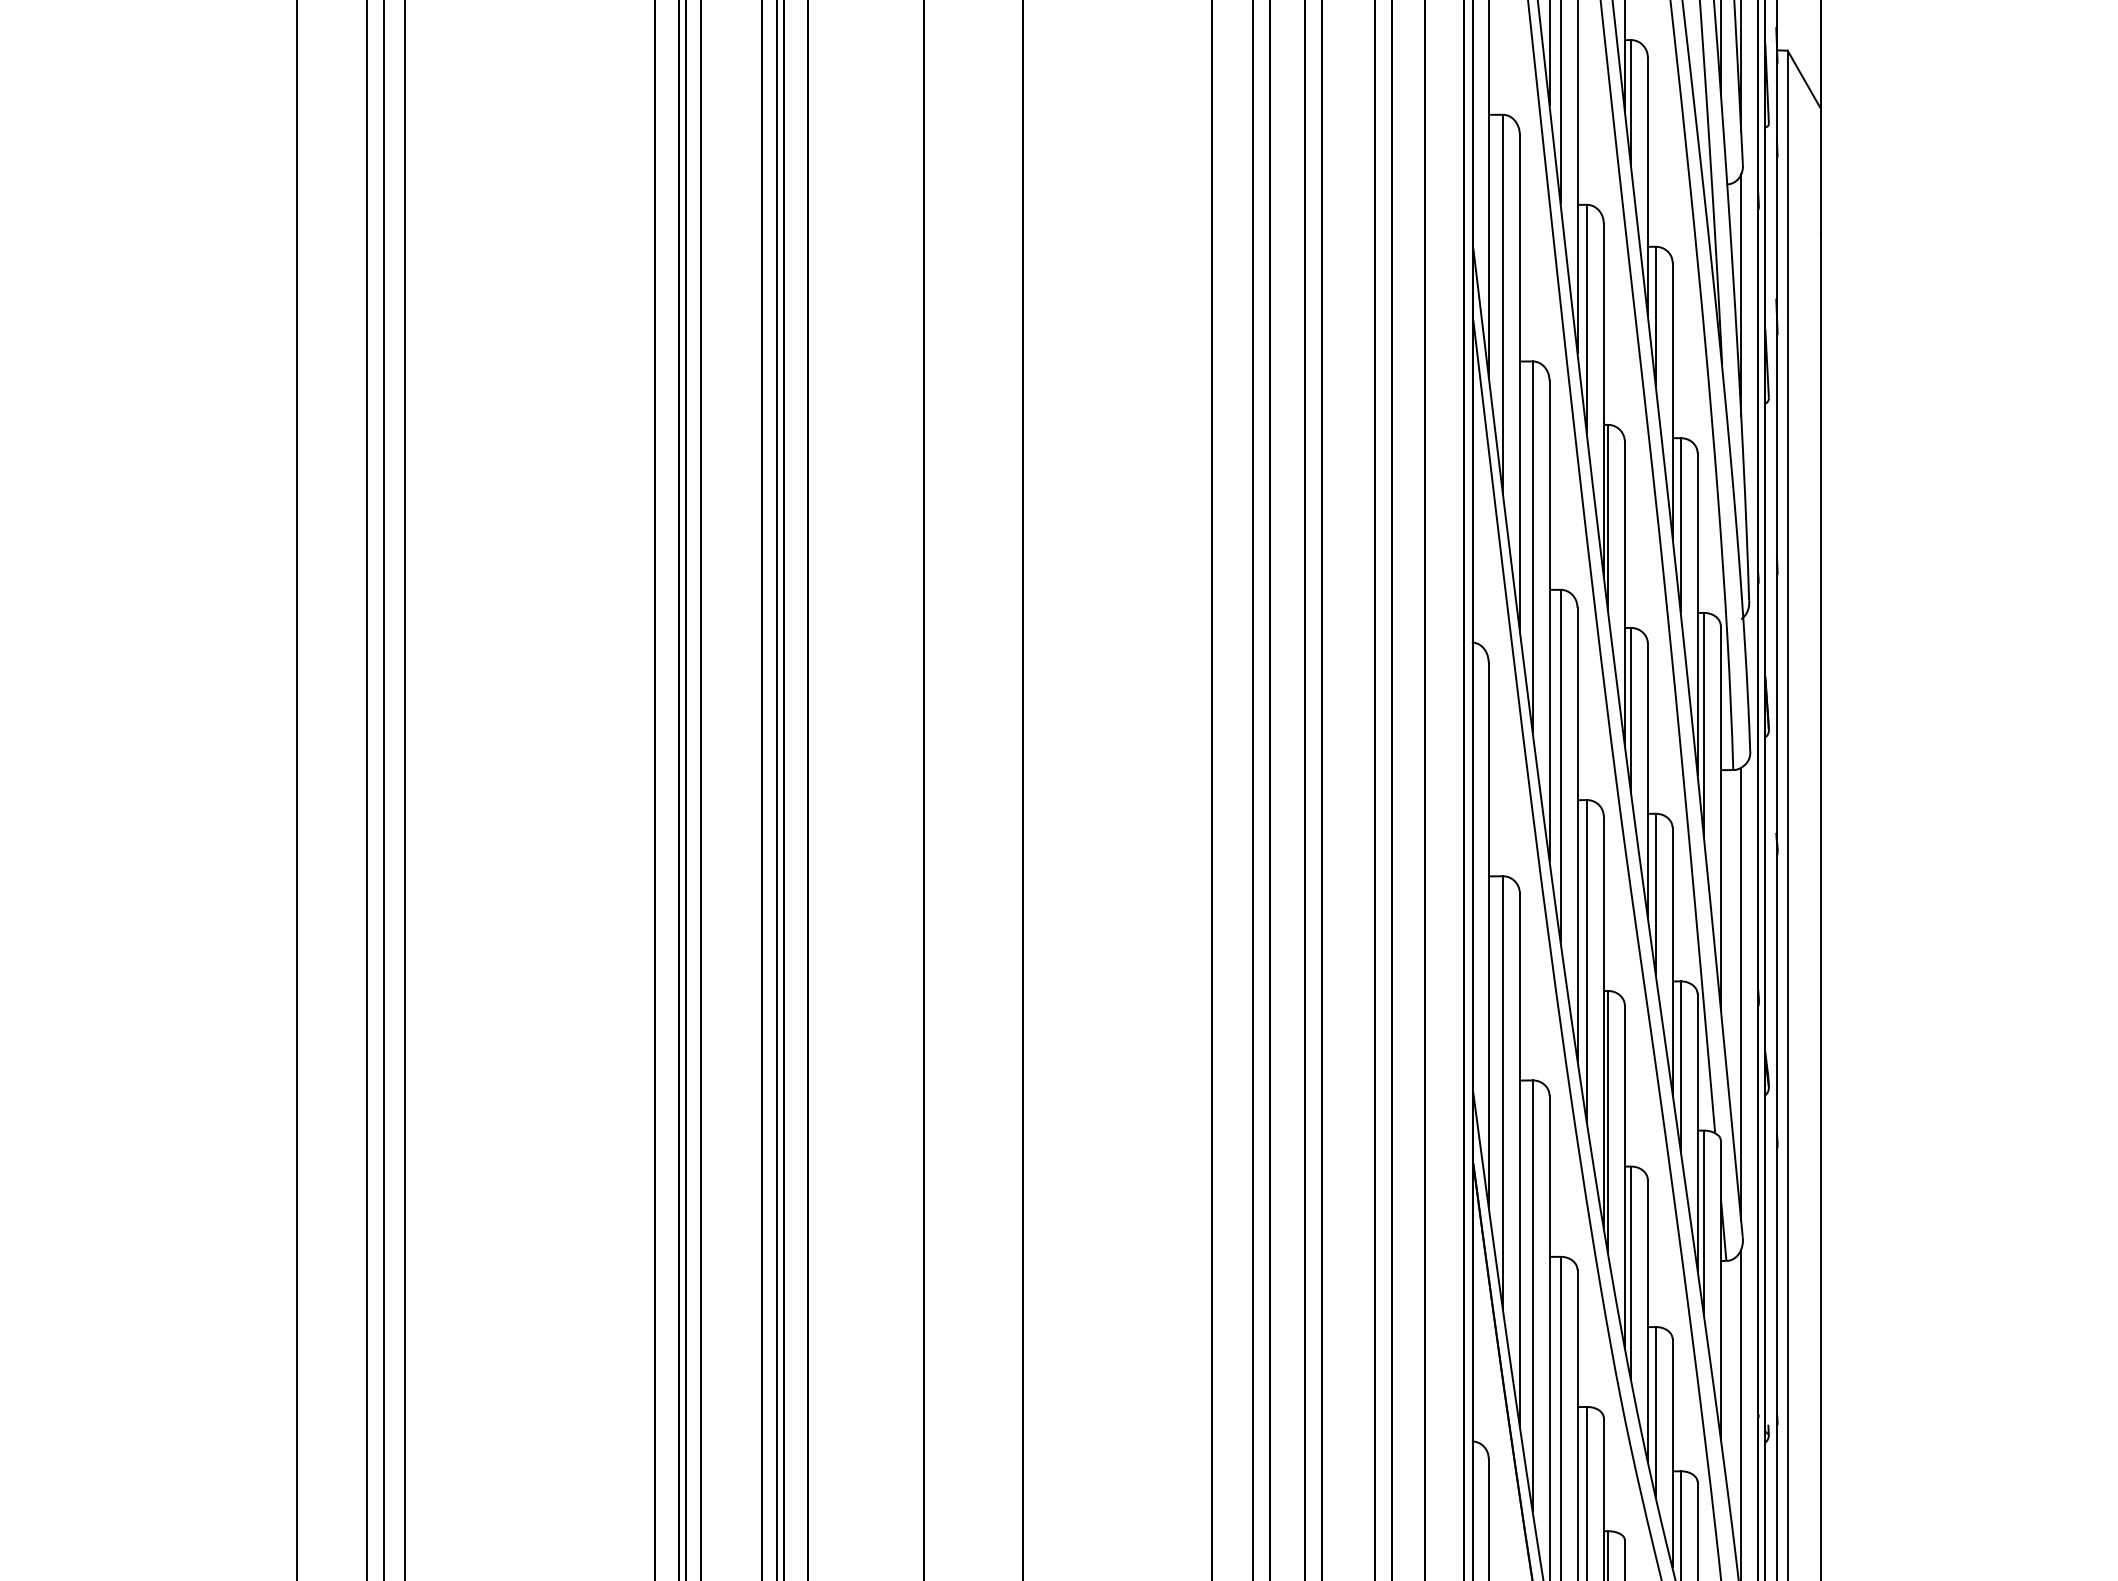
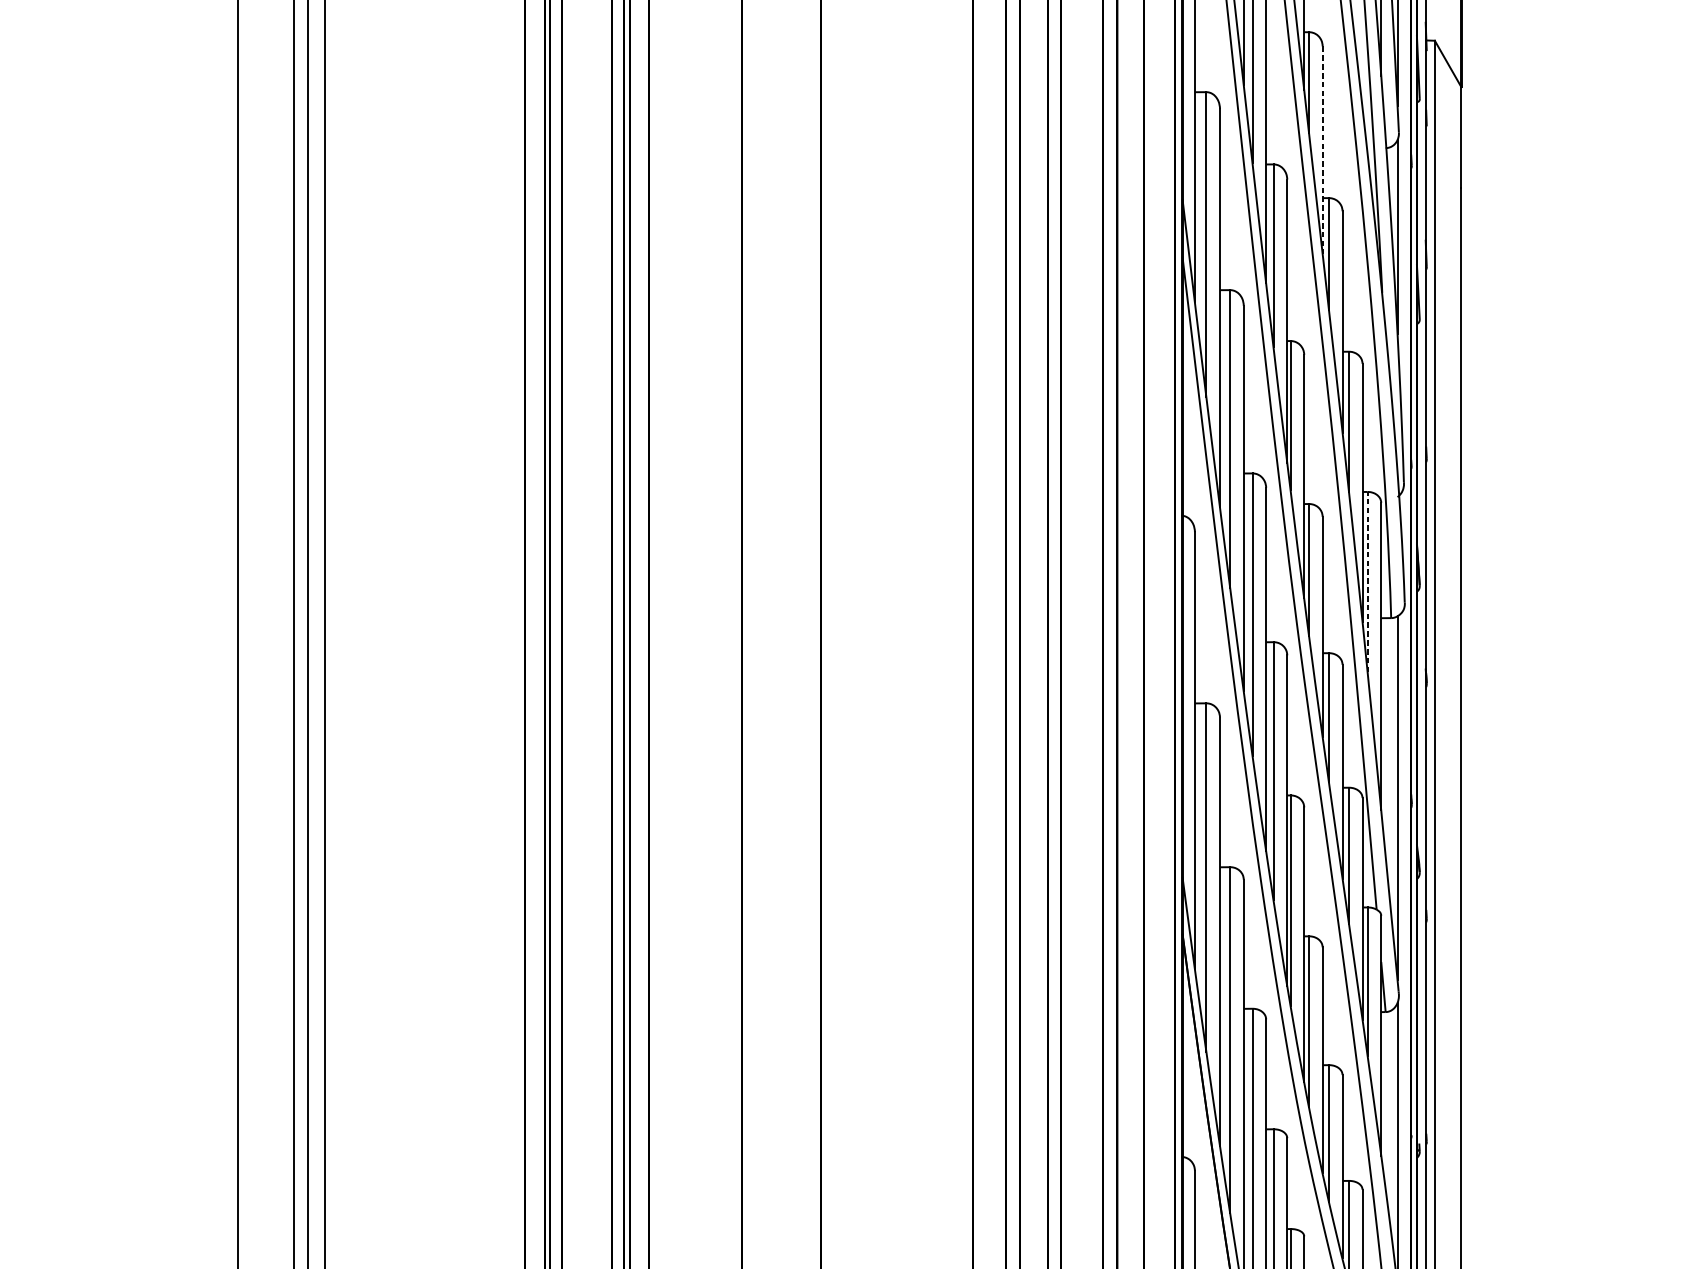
line: (1647, 187) -> (1322, 150), solid -> dashed
line: (1703, 724) -> (1367, 581), solid -> dashed

